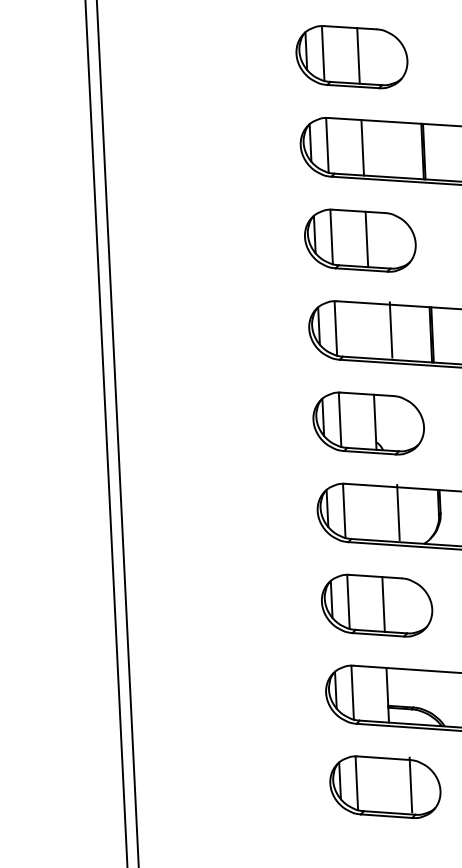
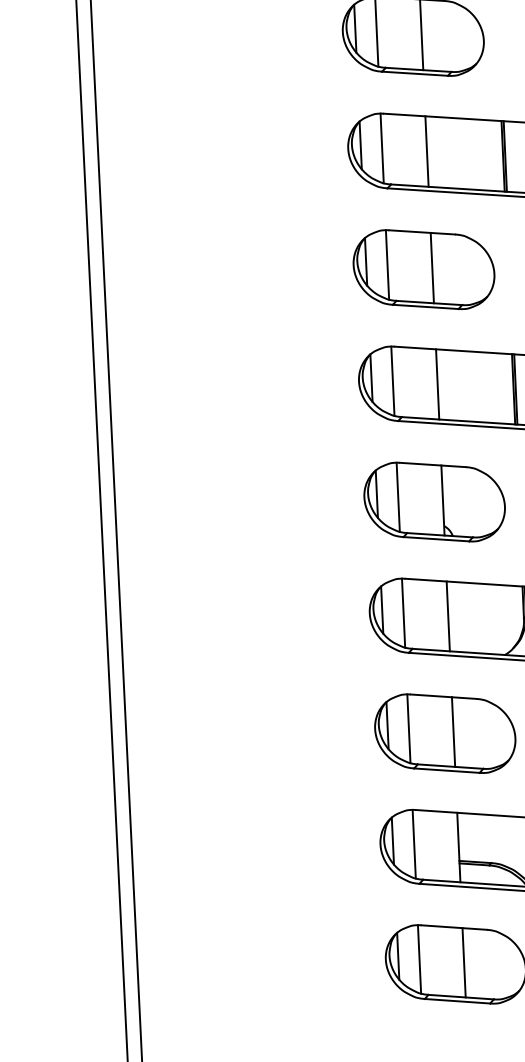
line: (390, 329) -> (436, 383), moved
line: (398, 512) -> (448, 616), moved
line: (410, 784) -> (463, 962), moved

